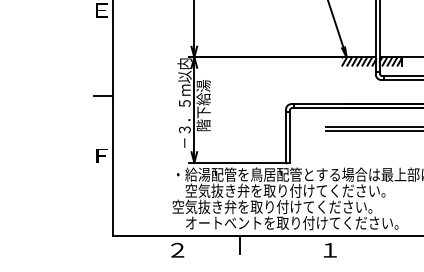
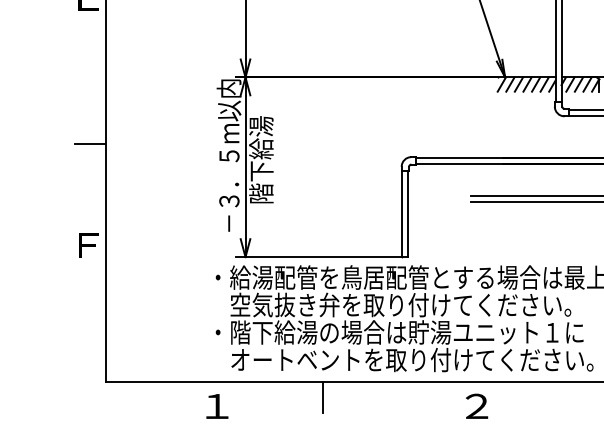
text: (282, 206) -> (395, 331), 空気抜き弁を取り付けてください。 -> ・階下給湯の場合は貯湯ユニット１に
text: (177, 249) -> (216, 405), ２ -> １
text: (329, 249) -> (475, 405), １ -> ２

